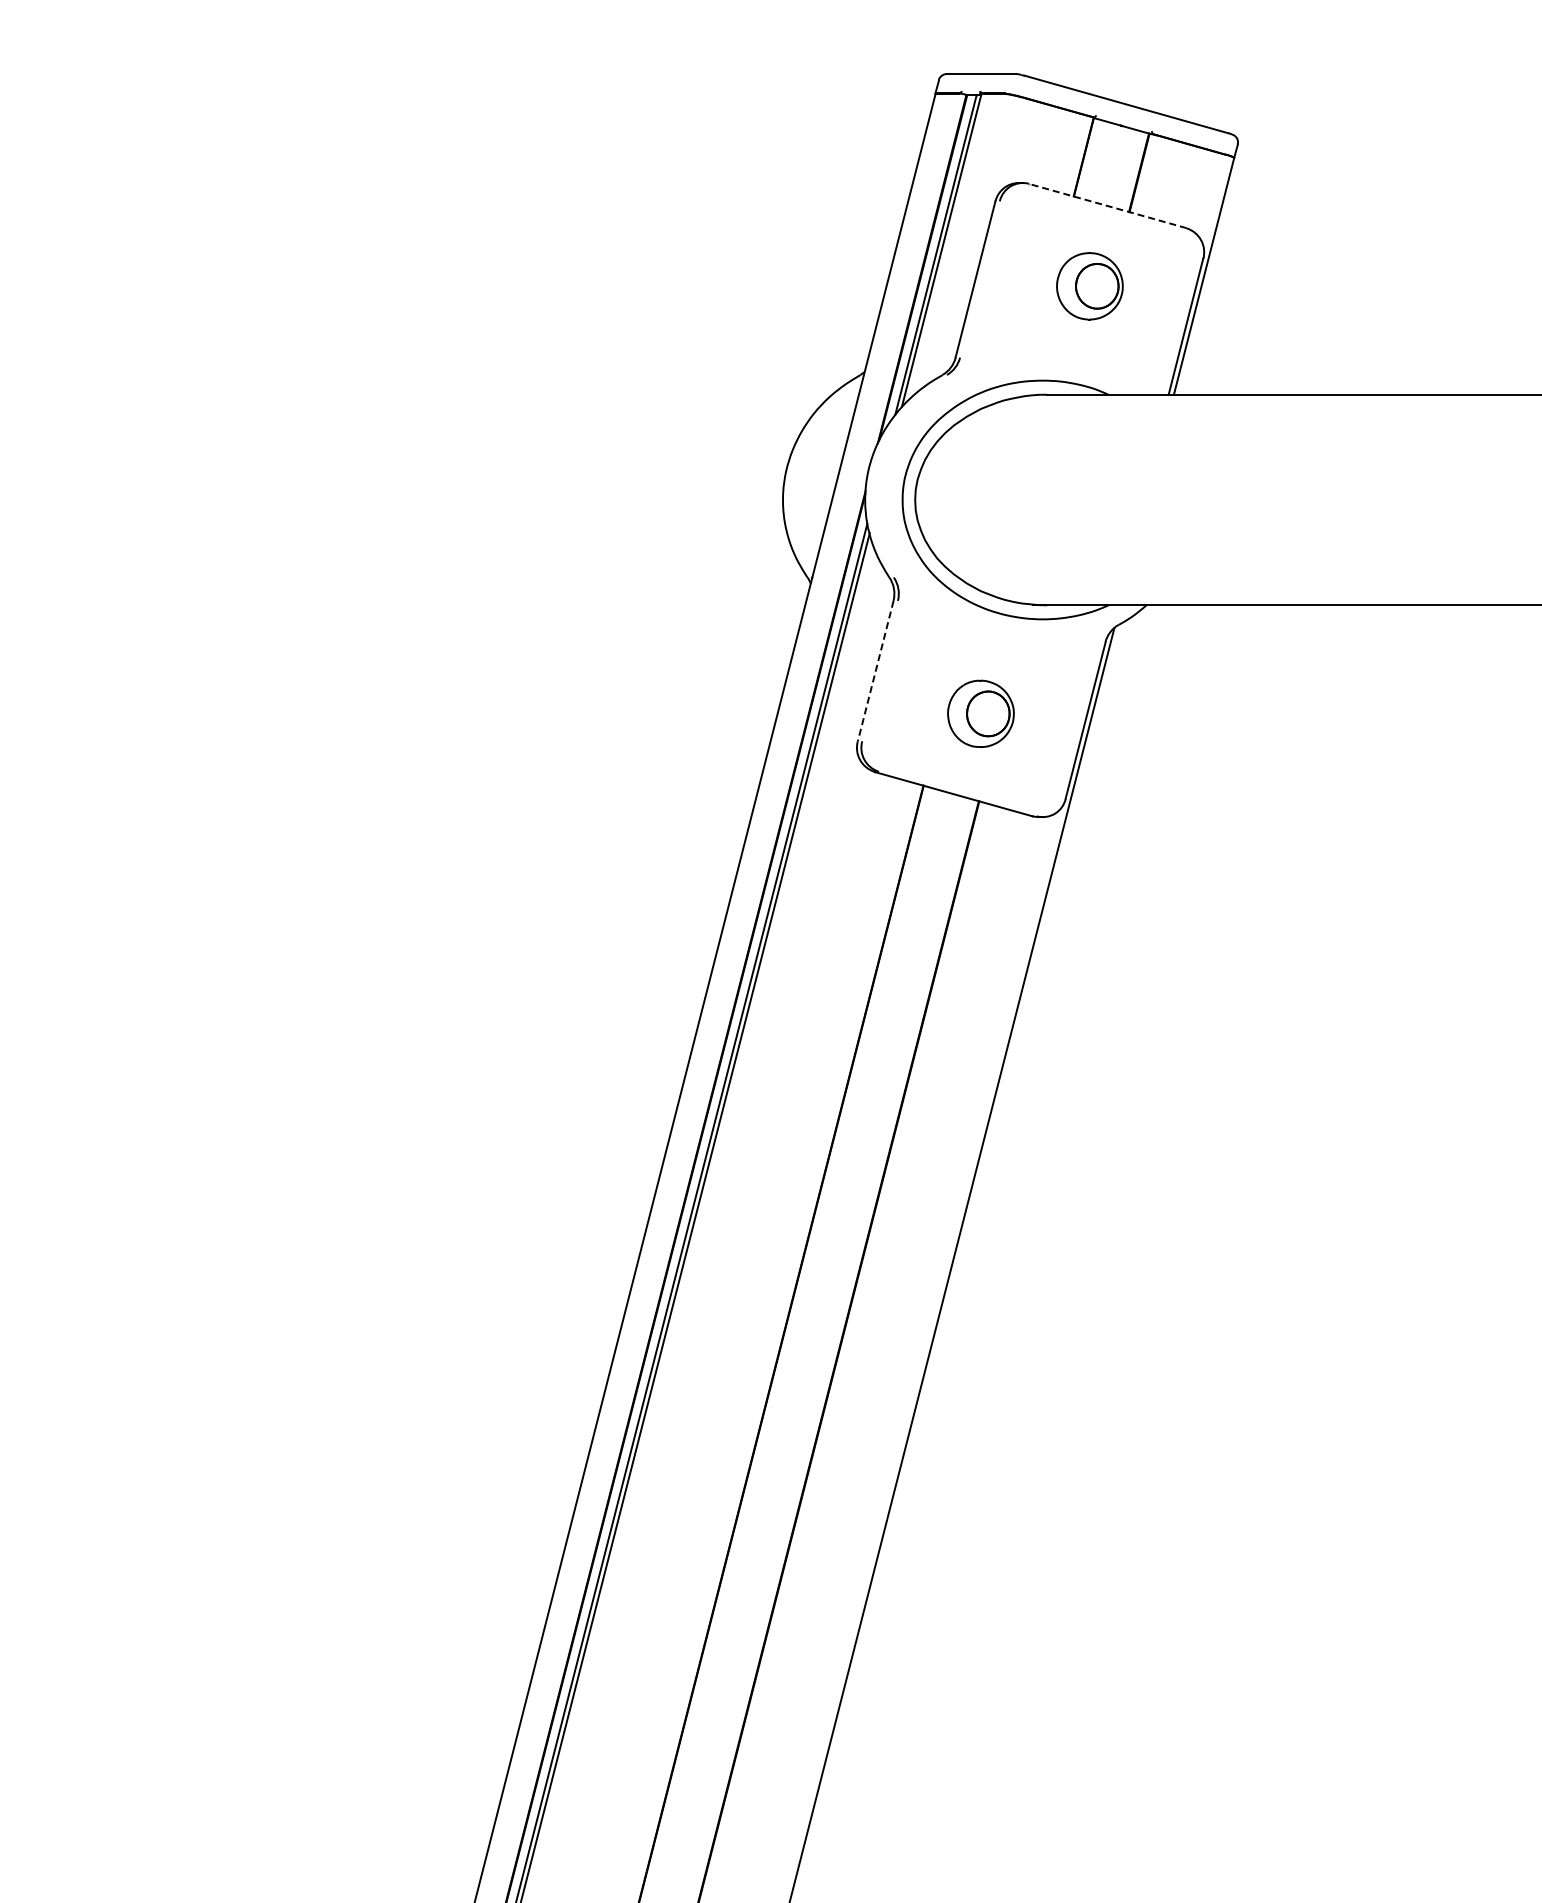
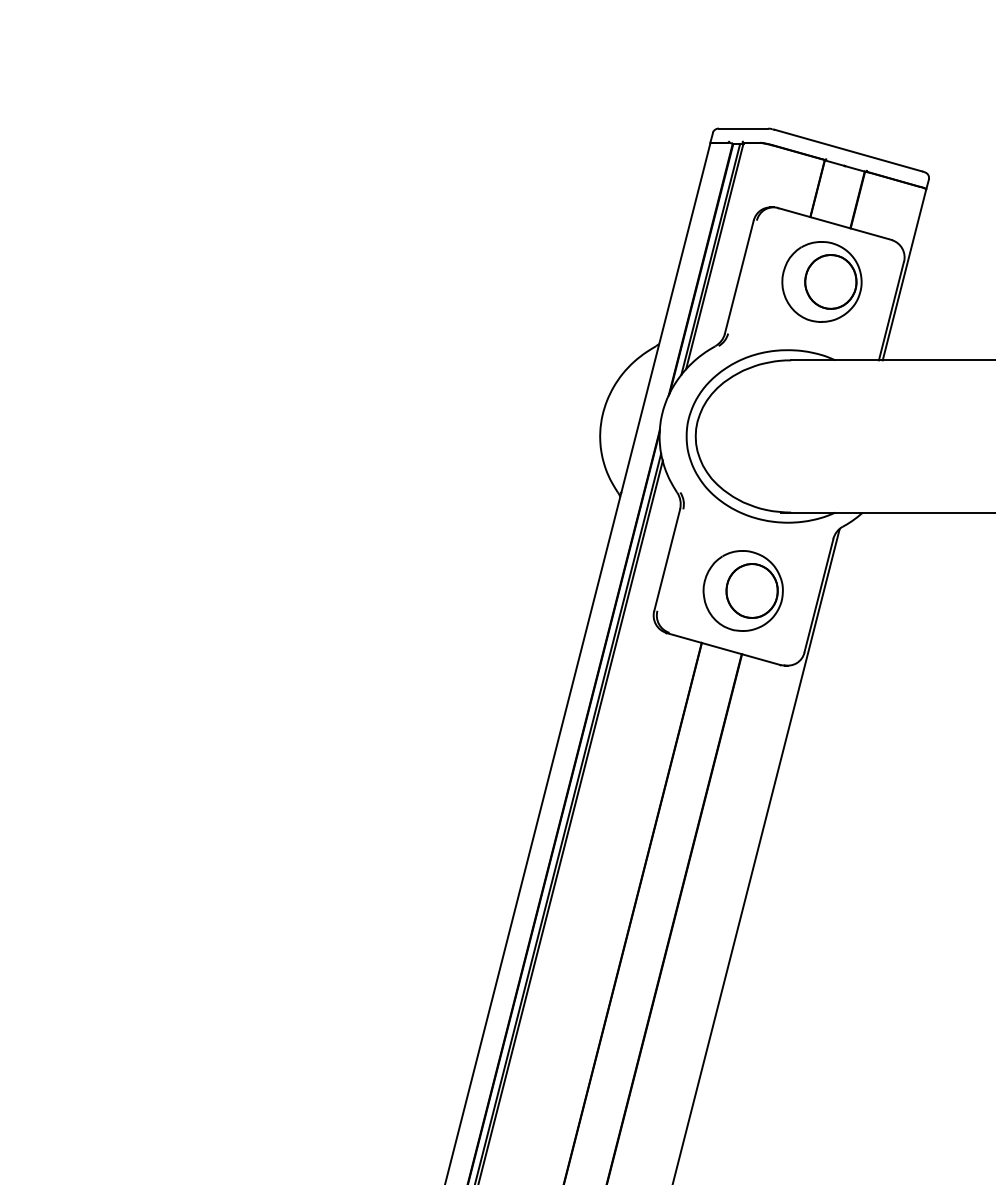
line: (1107, 206) -> (834, 224), dashed -> solid
part: (1089, 286) -> (821, 282), size x1.67
line: (875, 671) -> (667, 560), dashed -> solid
part: (980, 713) -> (742, 590), size x1.67

